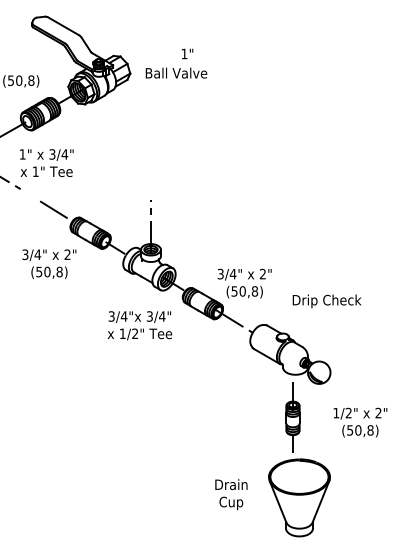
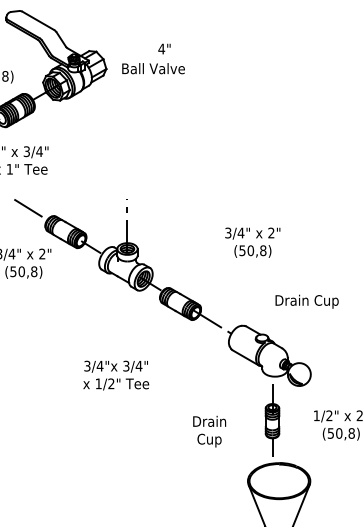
text: (184, 53) -> (161, 48), 1" -> 4"
text: (244, 283) -> (252, 242), moved
text: (326, 301) -> (306, 301), Drip Check -> Drain Cup
text: (139, 325) -> (115, 375), moved
text: (231, 494) -> (209, 431), moved

